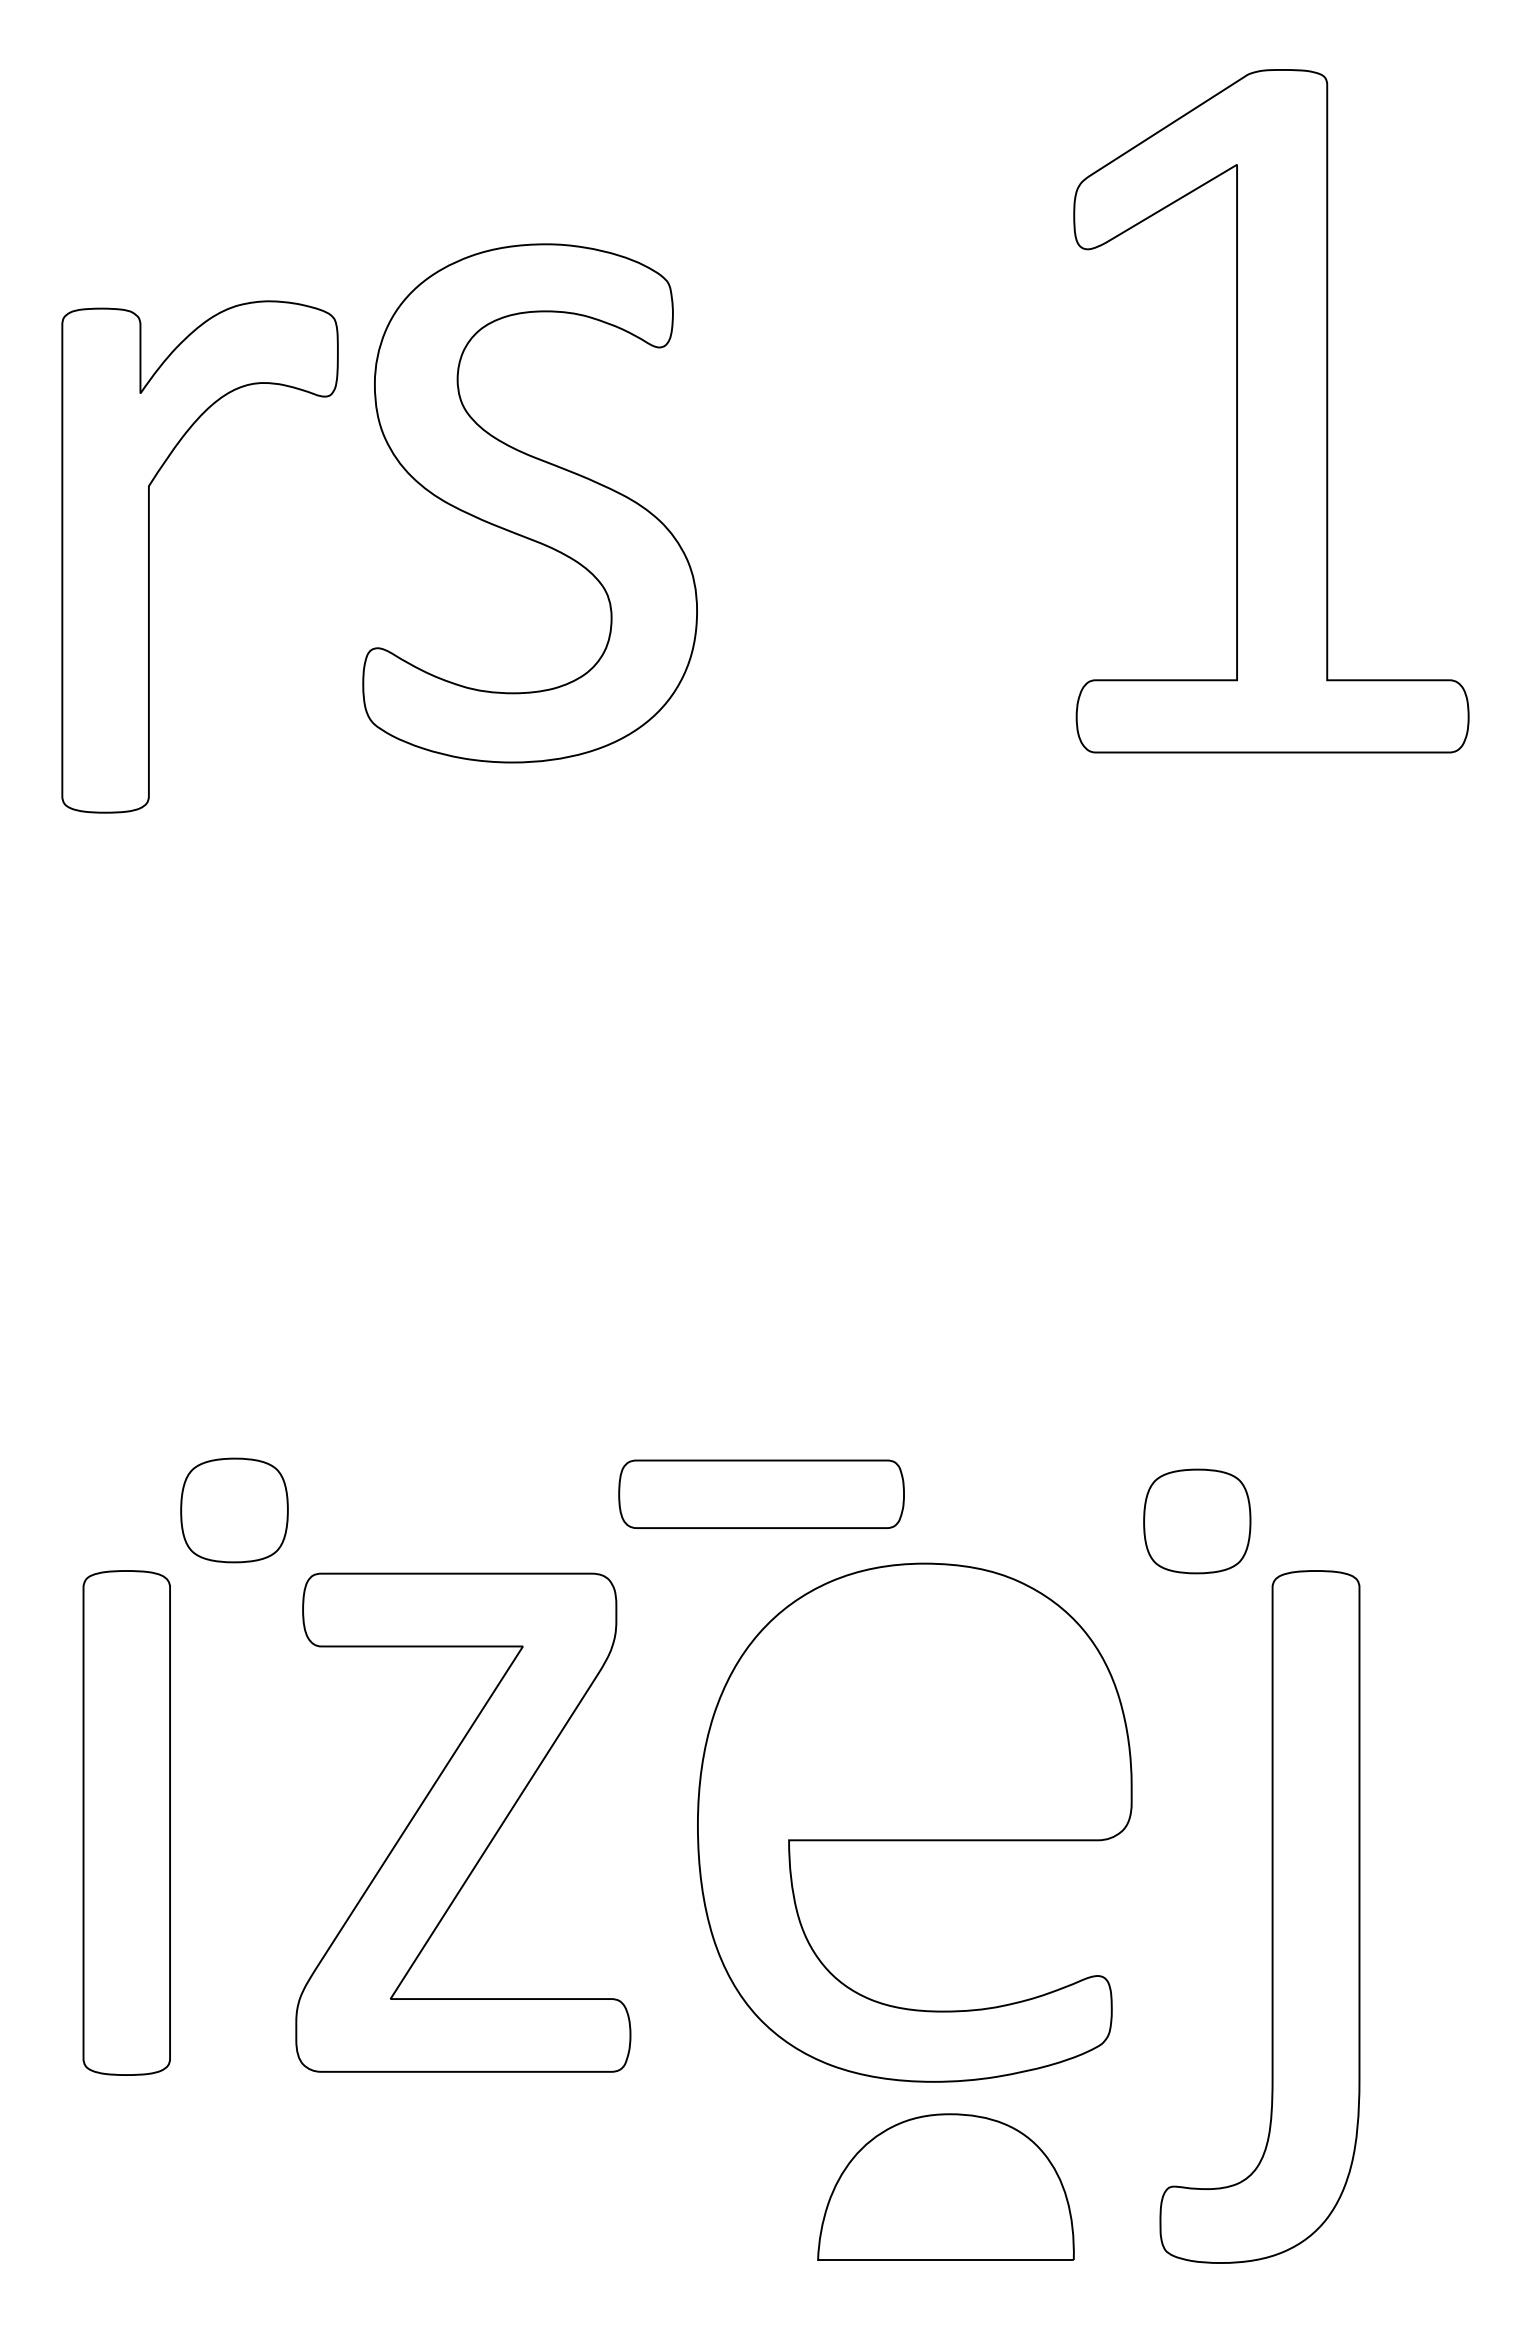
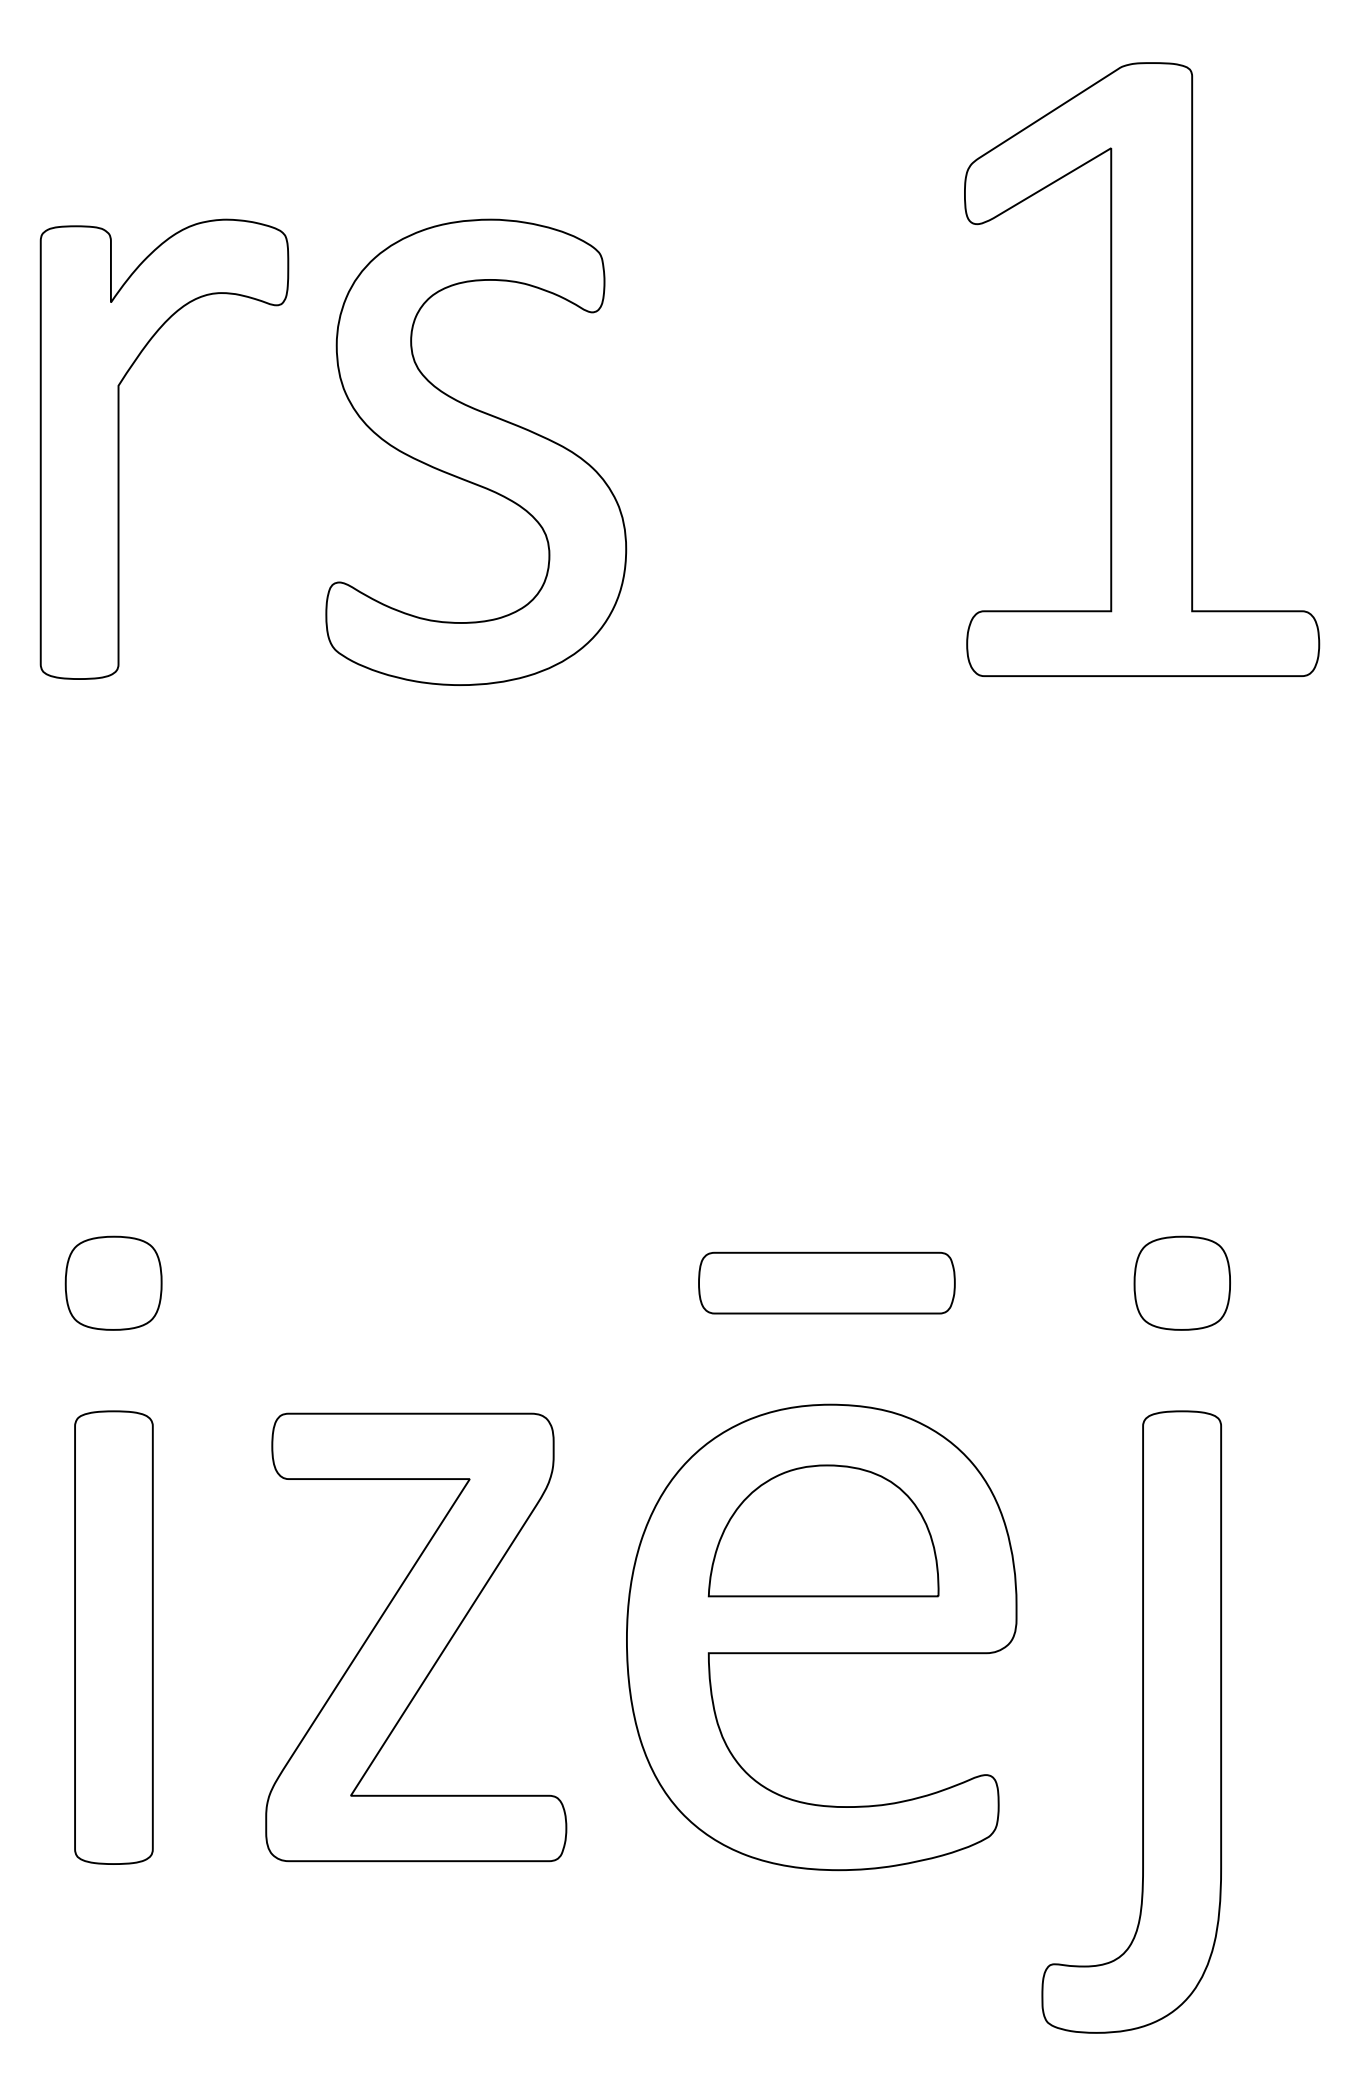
part: (149, 556) -> (119, 448), moved
part: (761, 1493) -> (826, 1282), moved
part: (234, 1510) -> (113, 1283), moved
part: (1197, 1521) -> (1182, 1283), moved
part: (945, 2186) -> (823, 1530), moved

